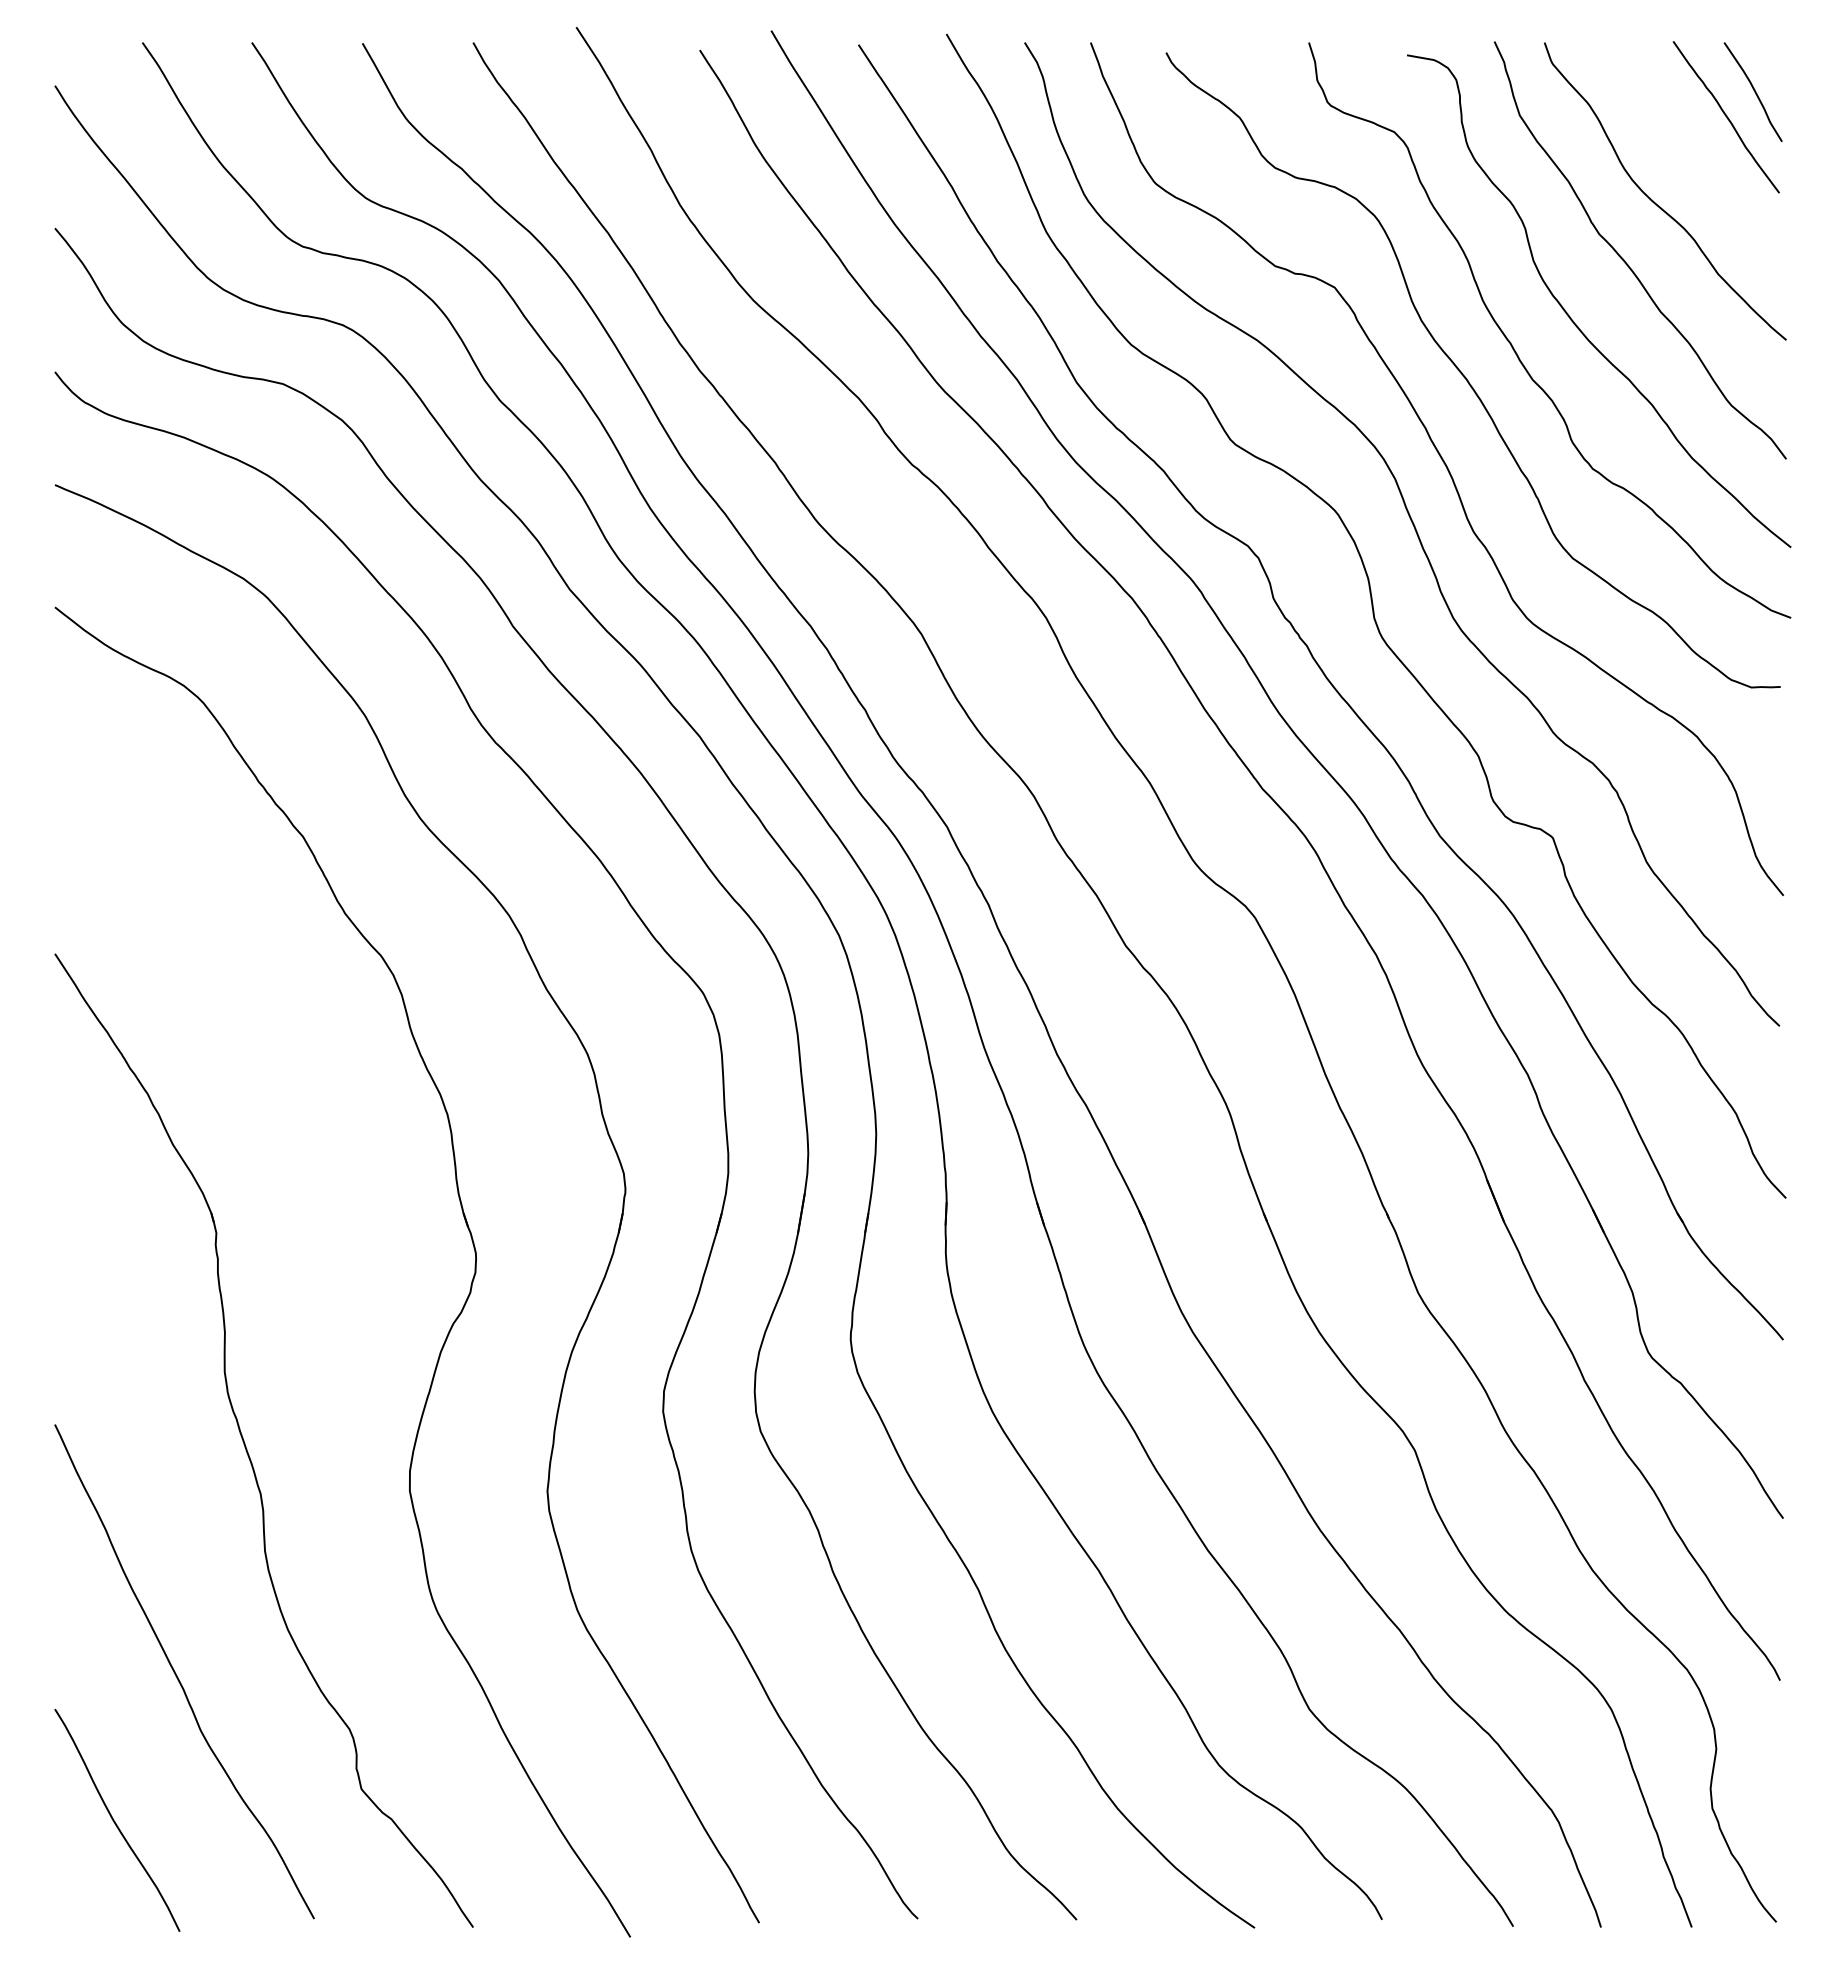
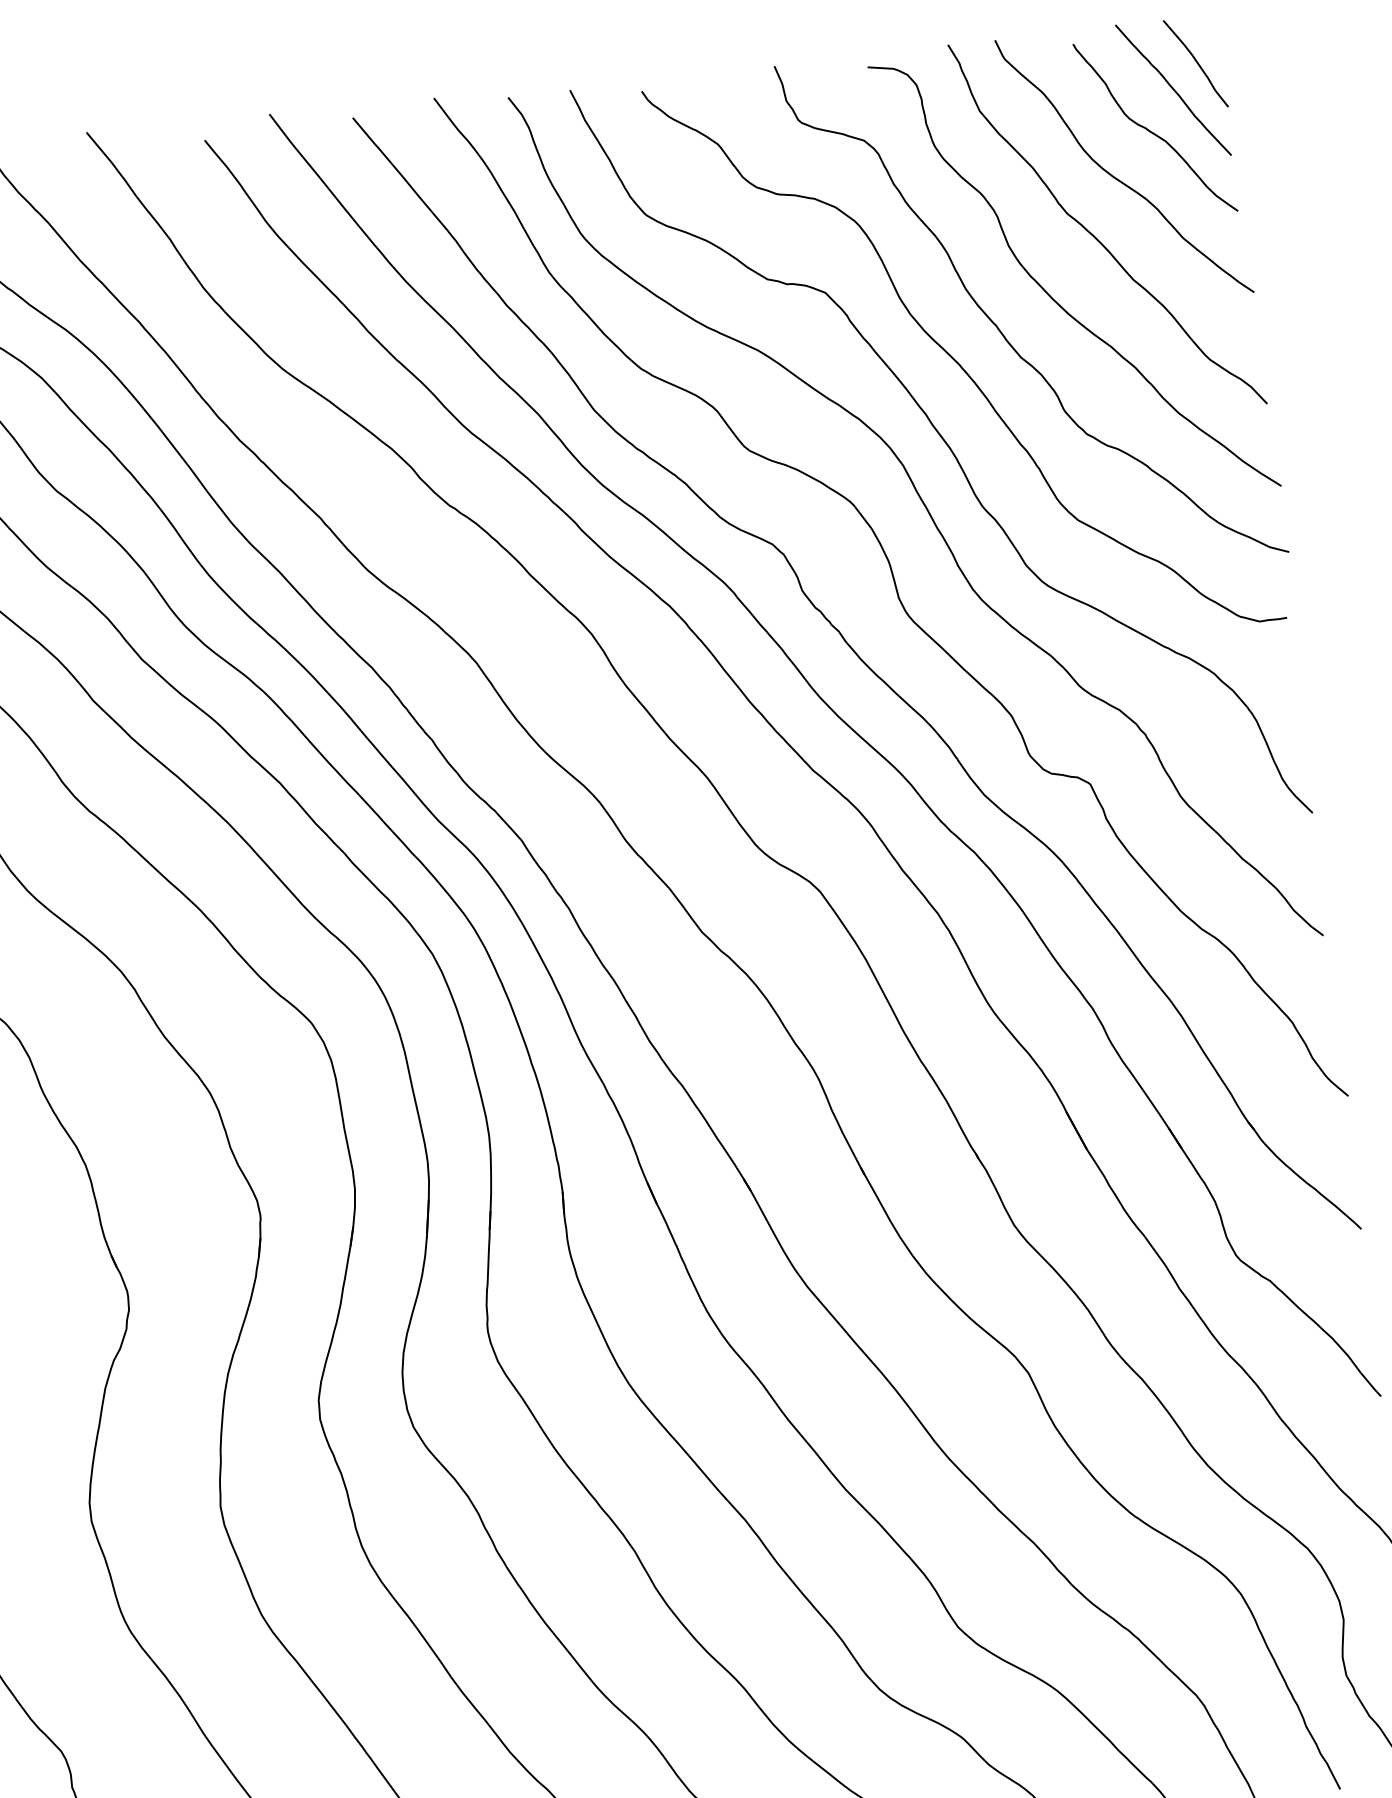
curve: (1699, 158) -> (1152, 131), added

